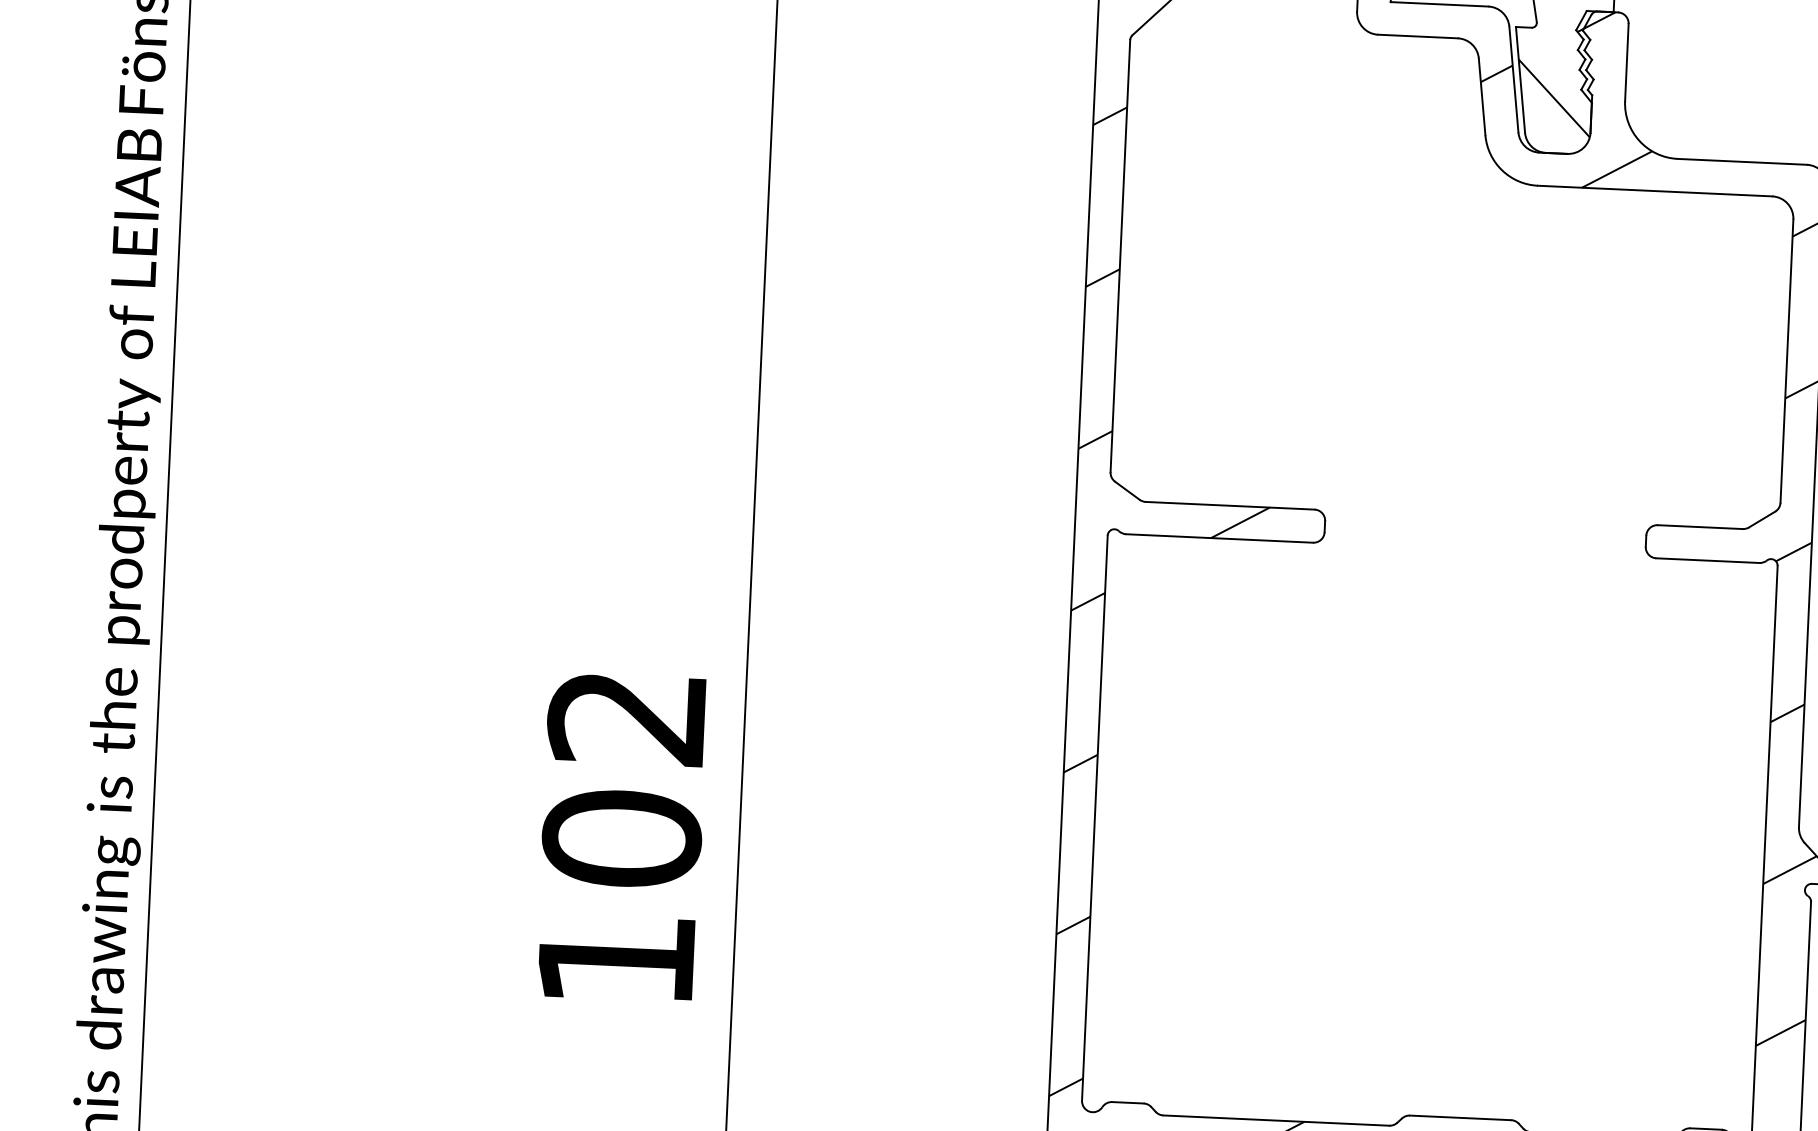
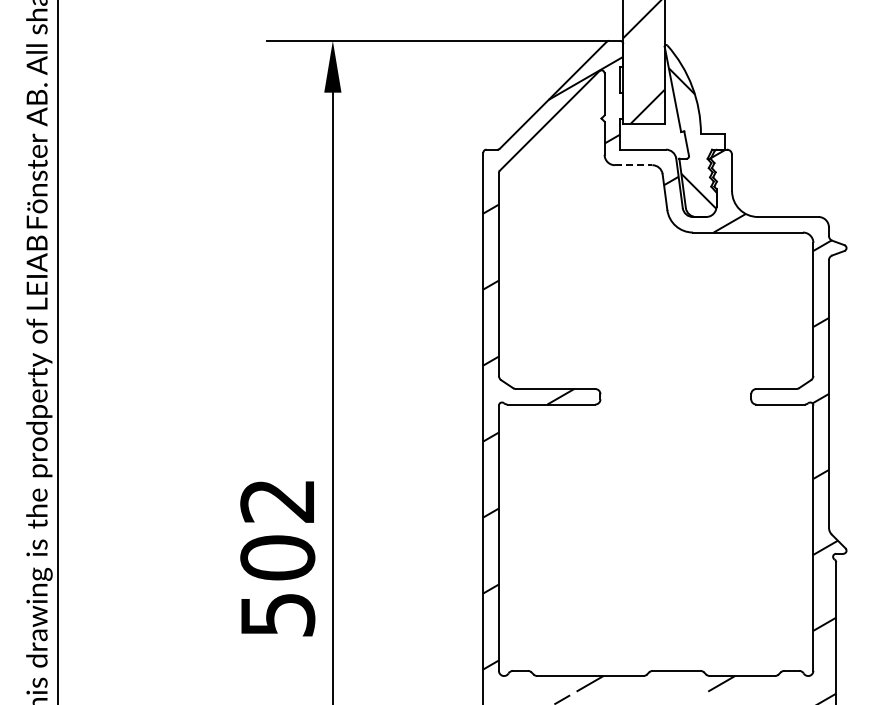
line: (1417, 37) -> (633, 165), solid -> dashed
text: (617, 961) -> (278, 615), 102 -> 502

